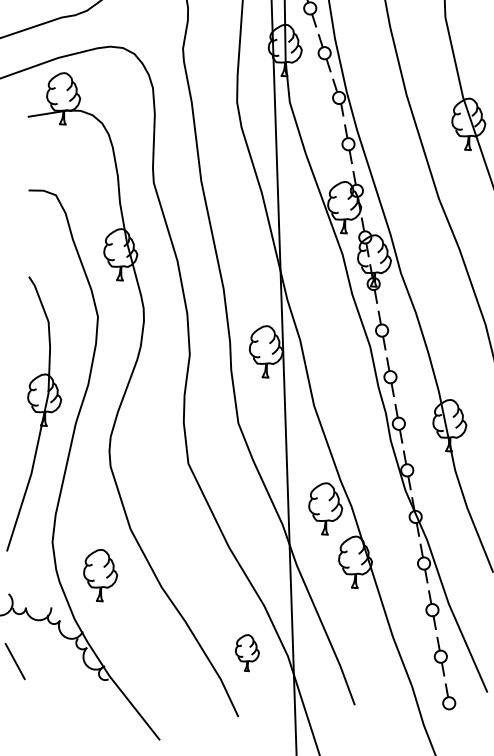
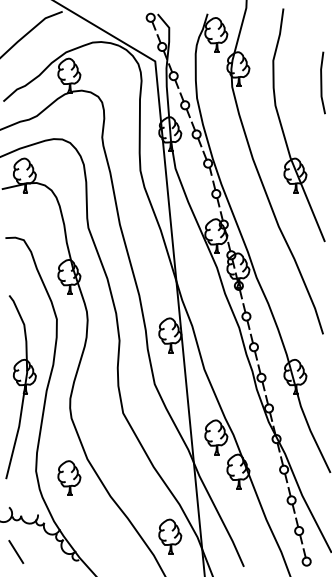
part: (100, 574) -> (69, 477), moved
part: (247, 652) -> (170, 536), size x1.43

